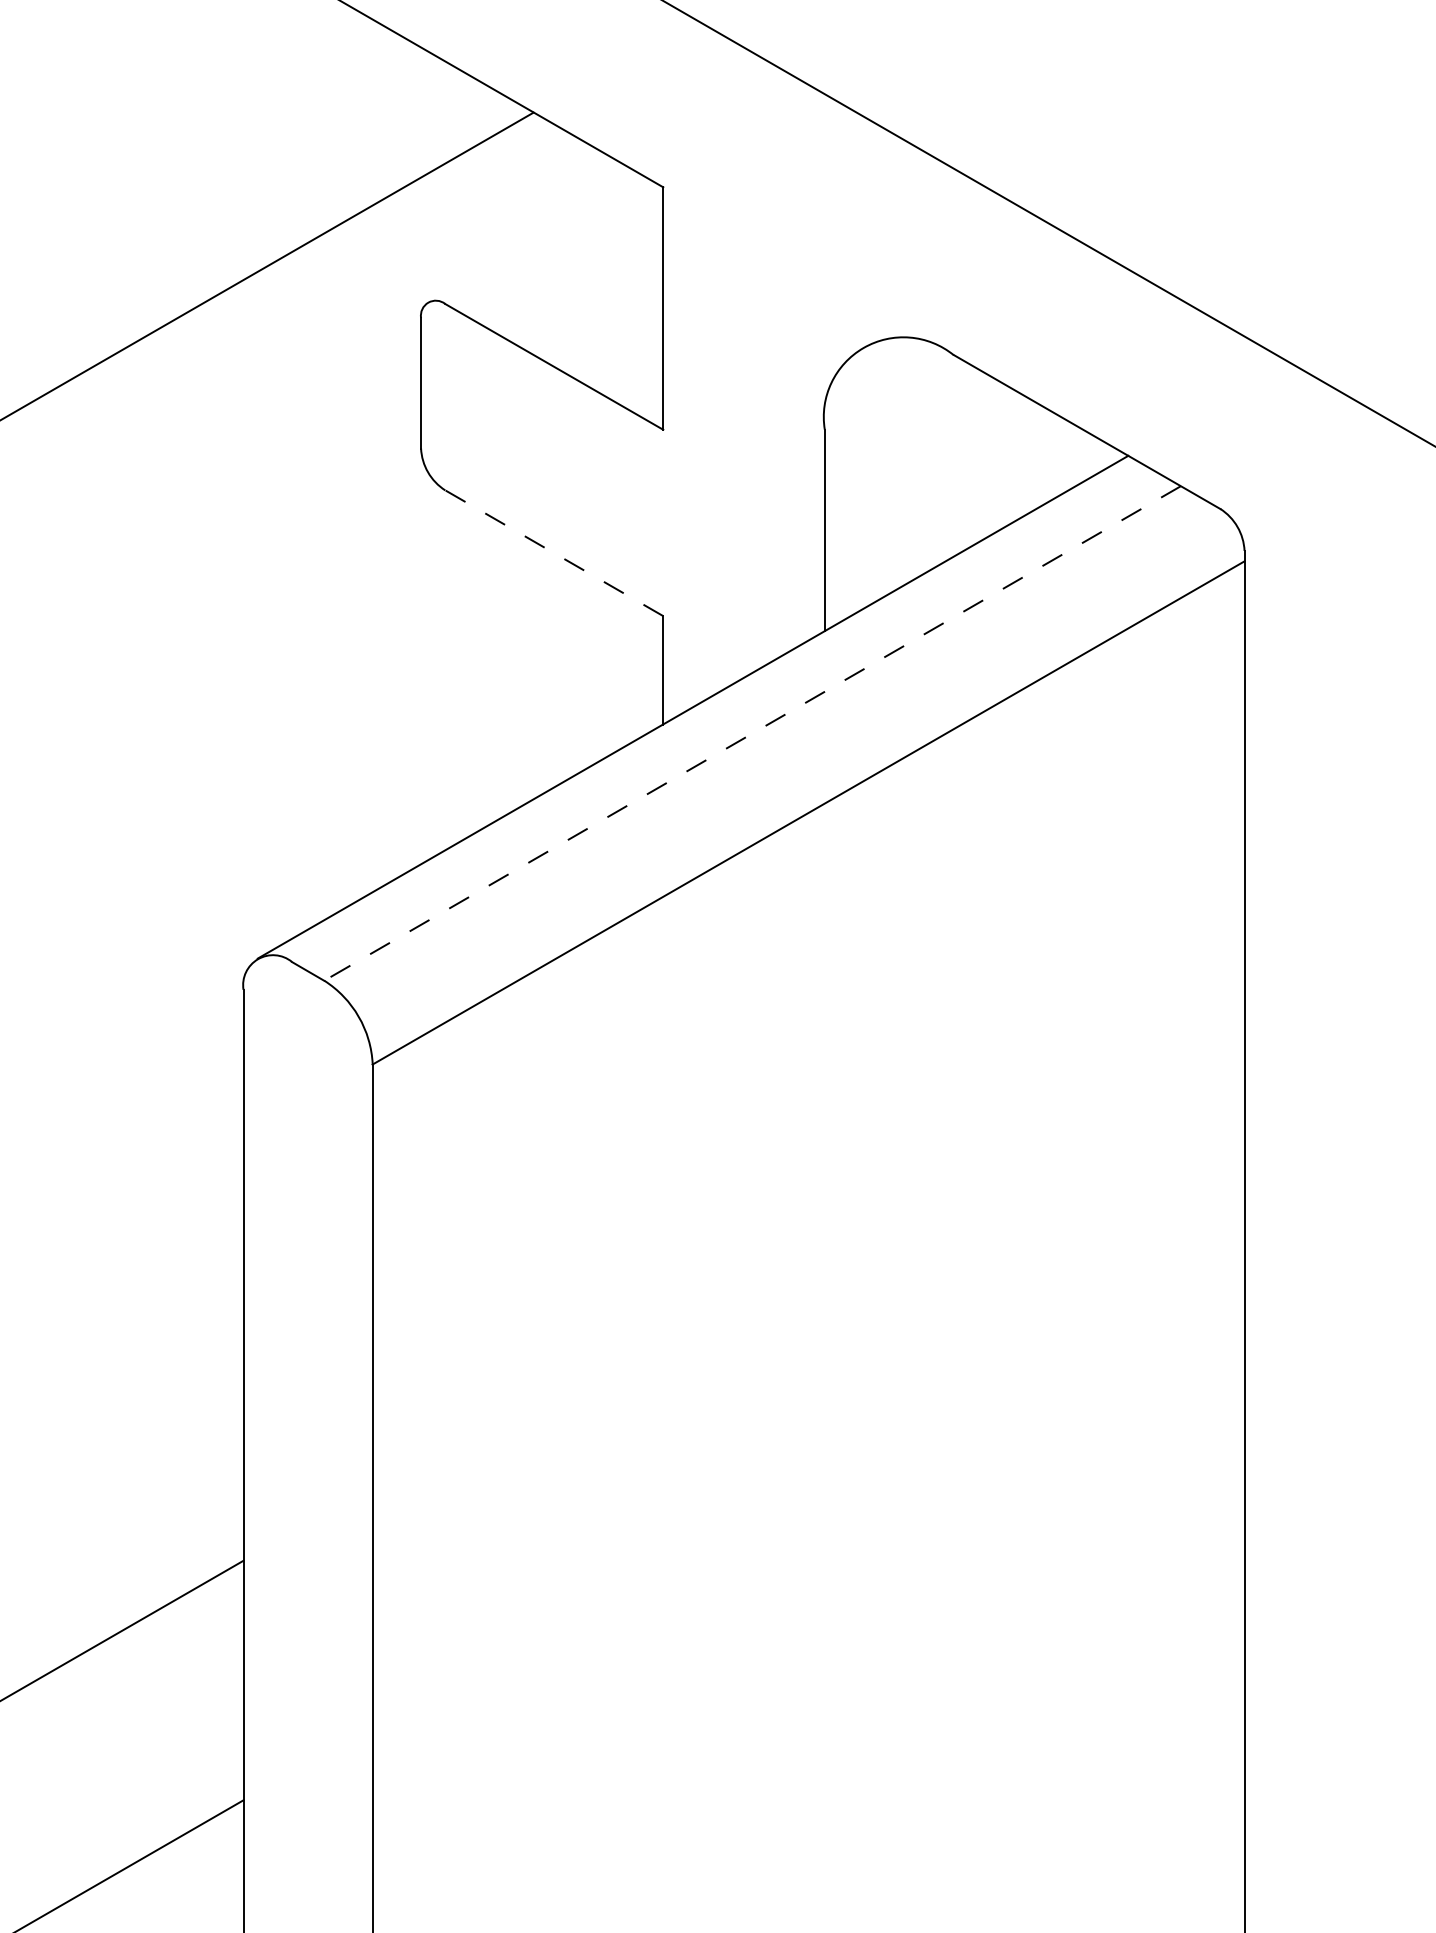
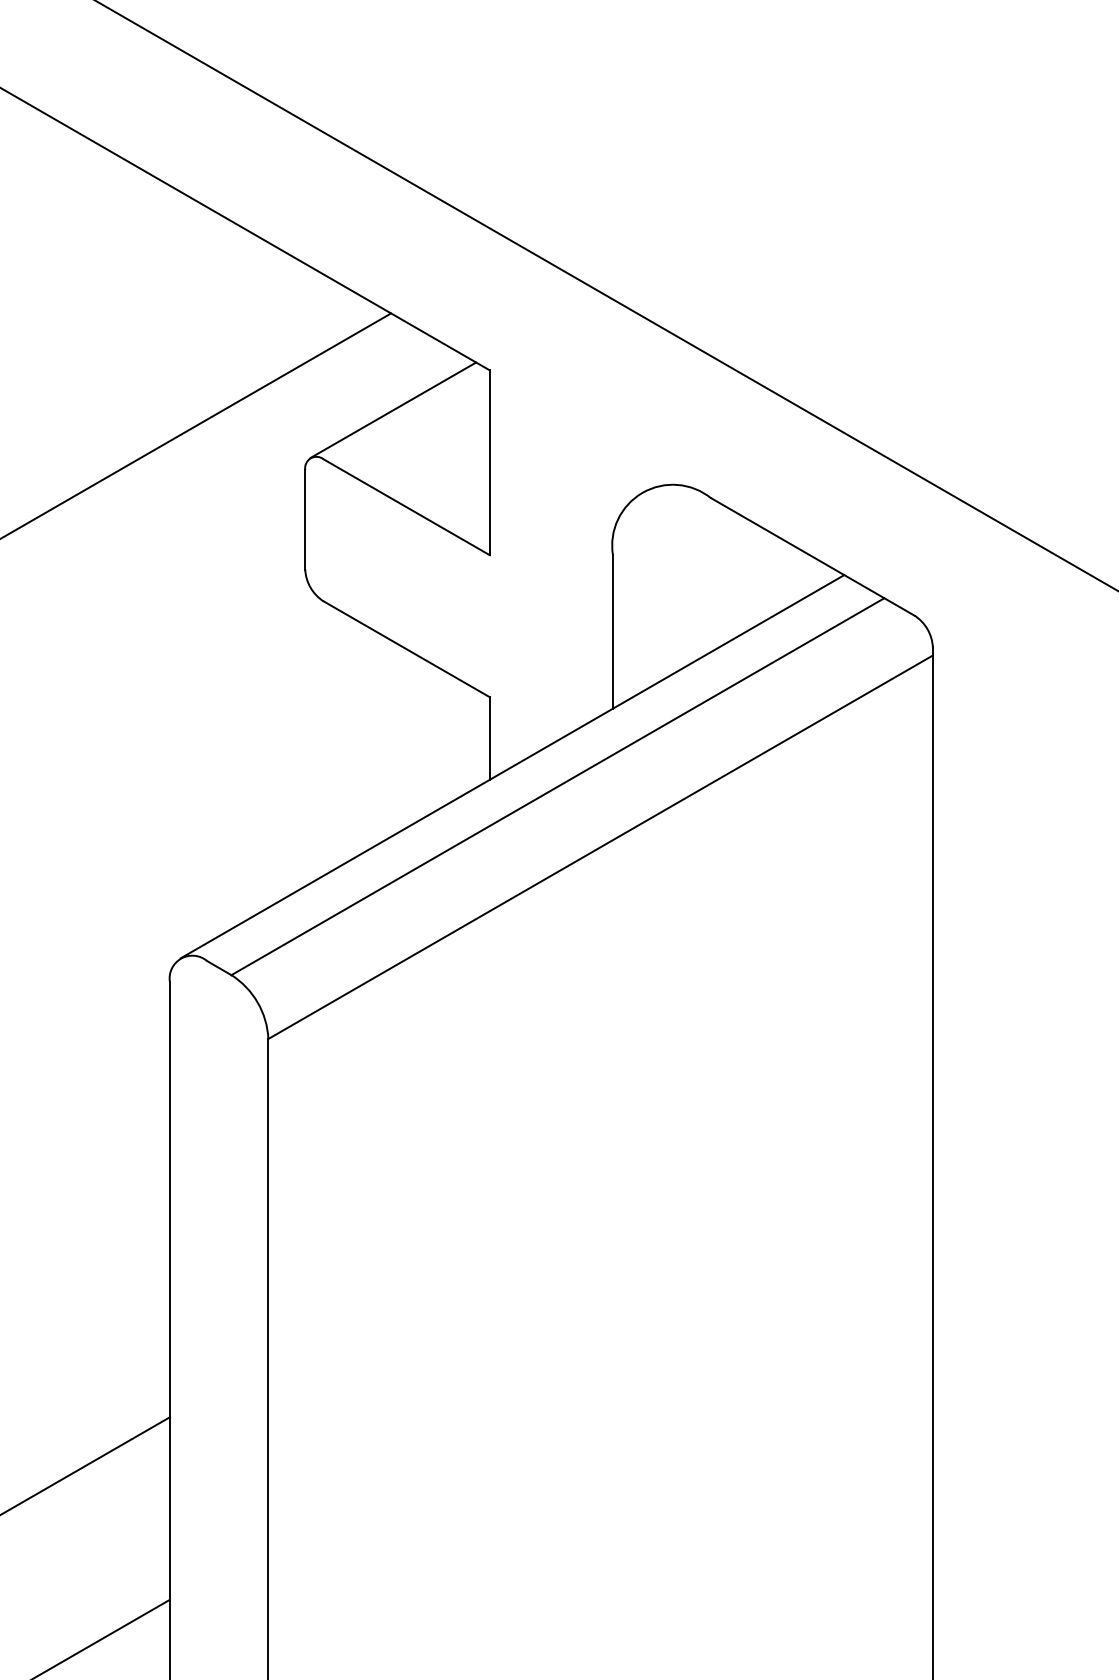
line: (536, 238) -> (393, 409), added
line: (553, 553) -> (406, 649), dashed -> solid
line: (752, 733) -> (557, 786), dashed -> solid

